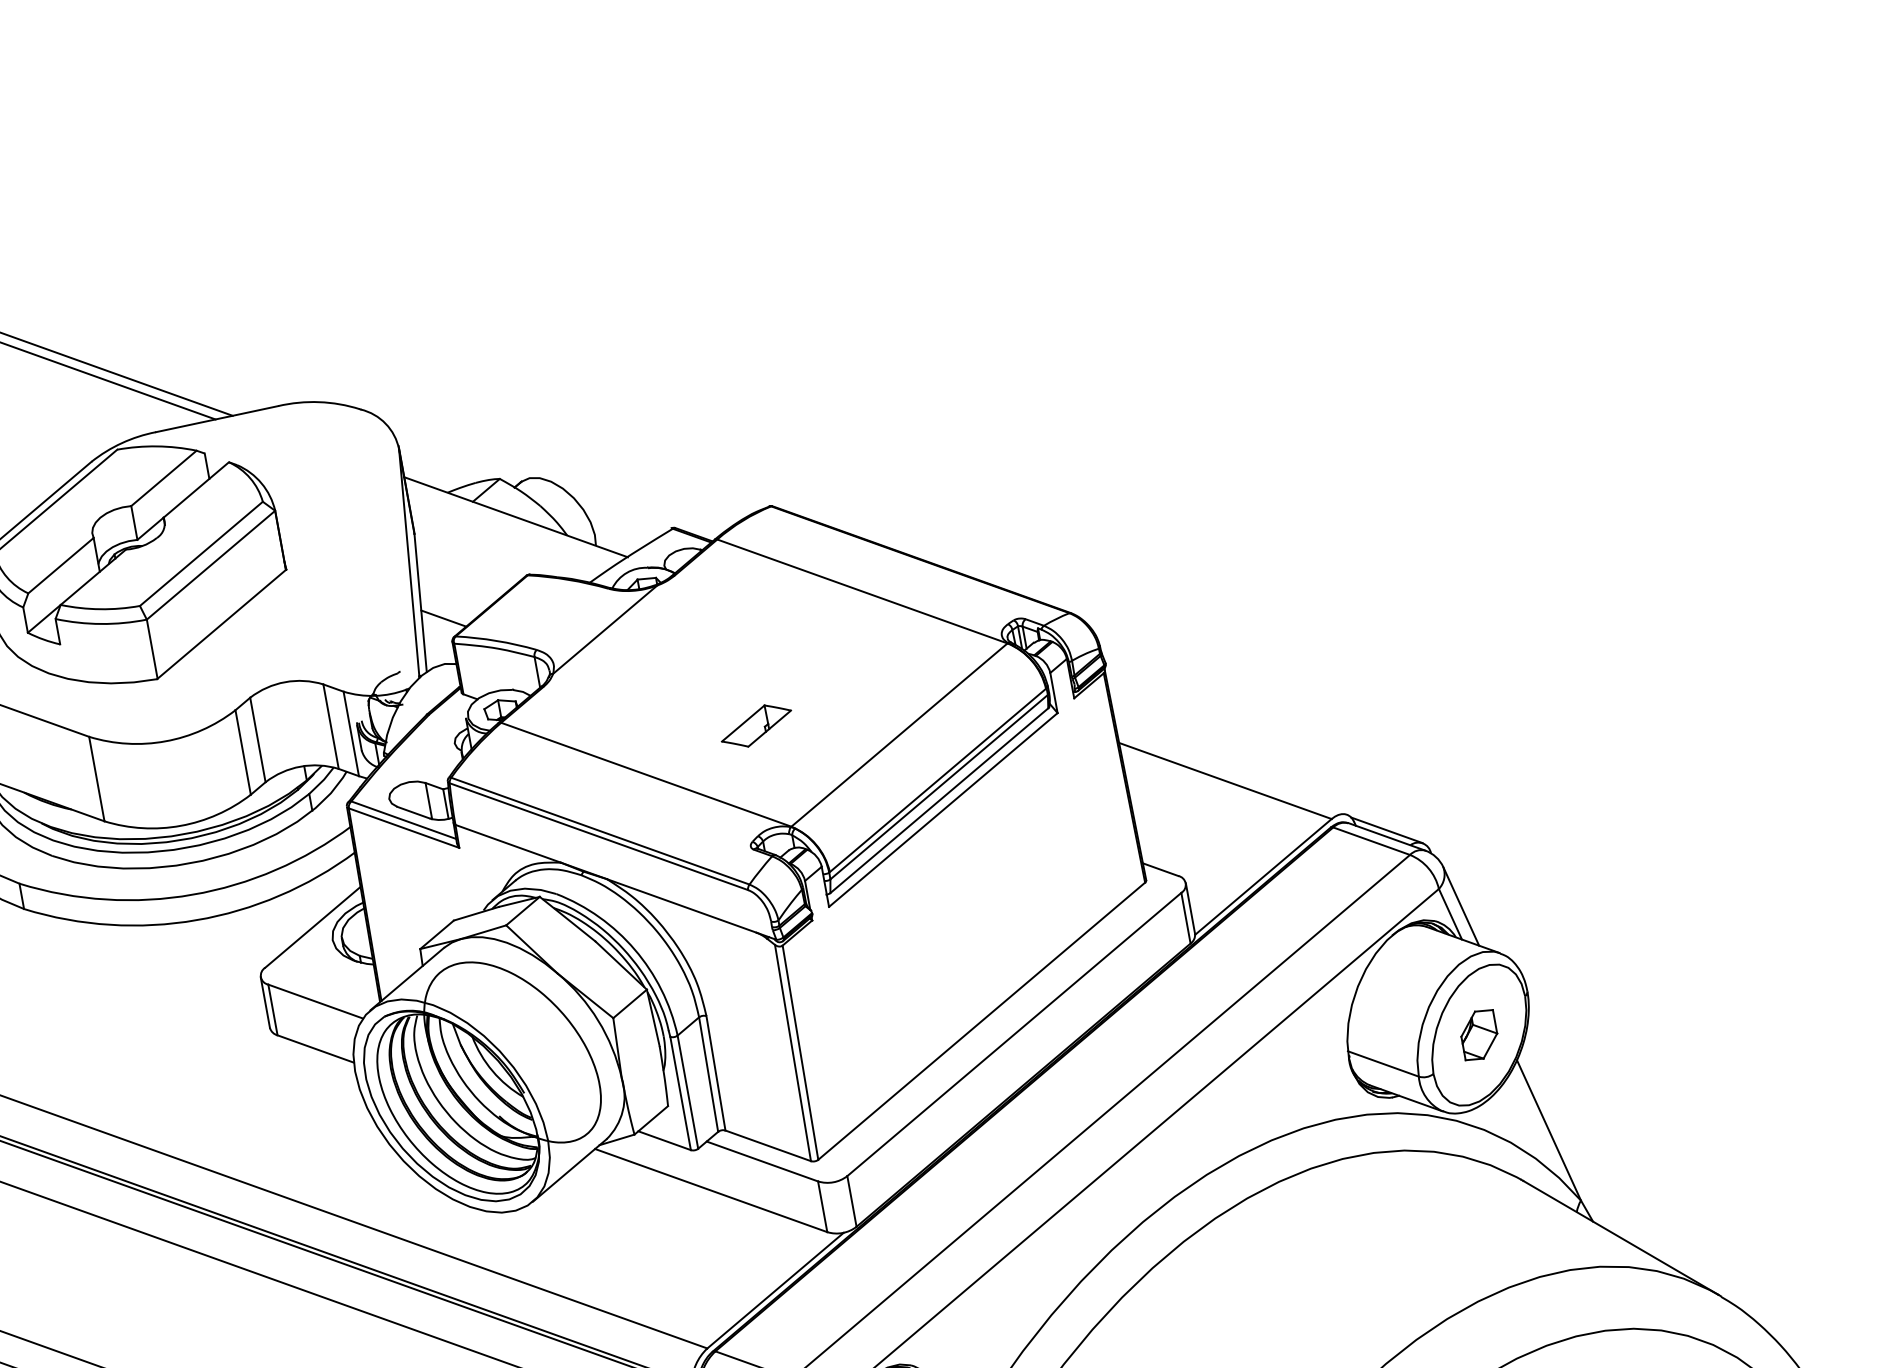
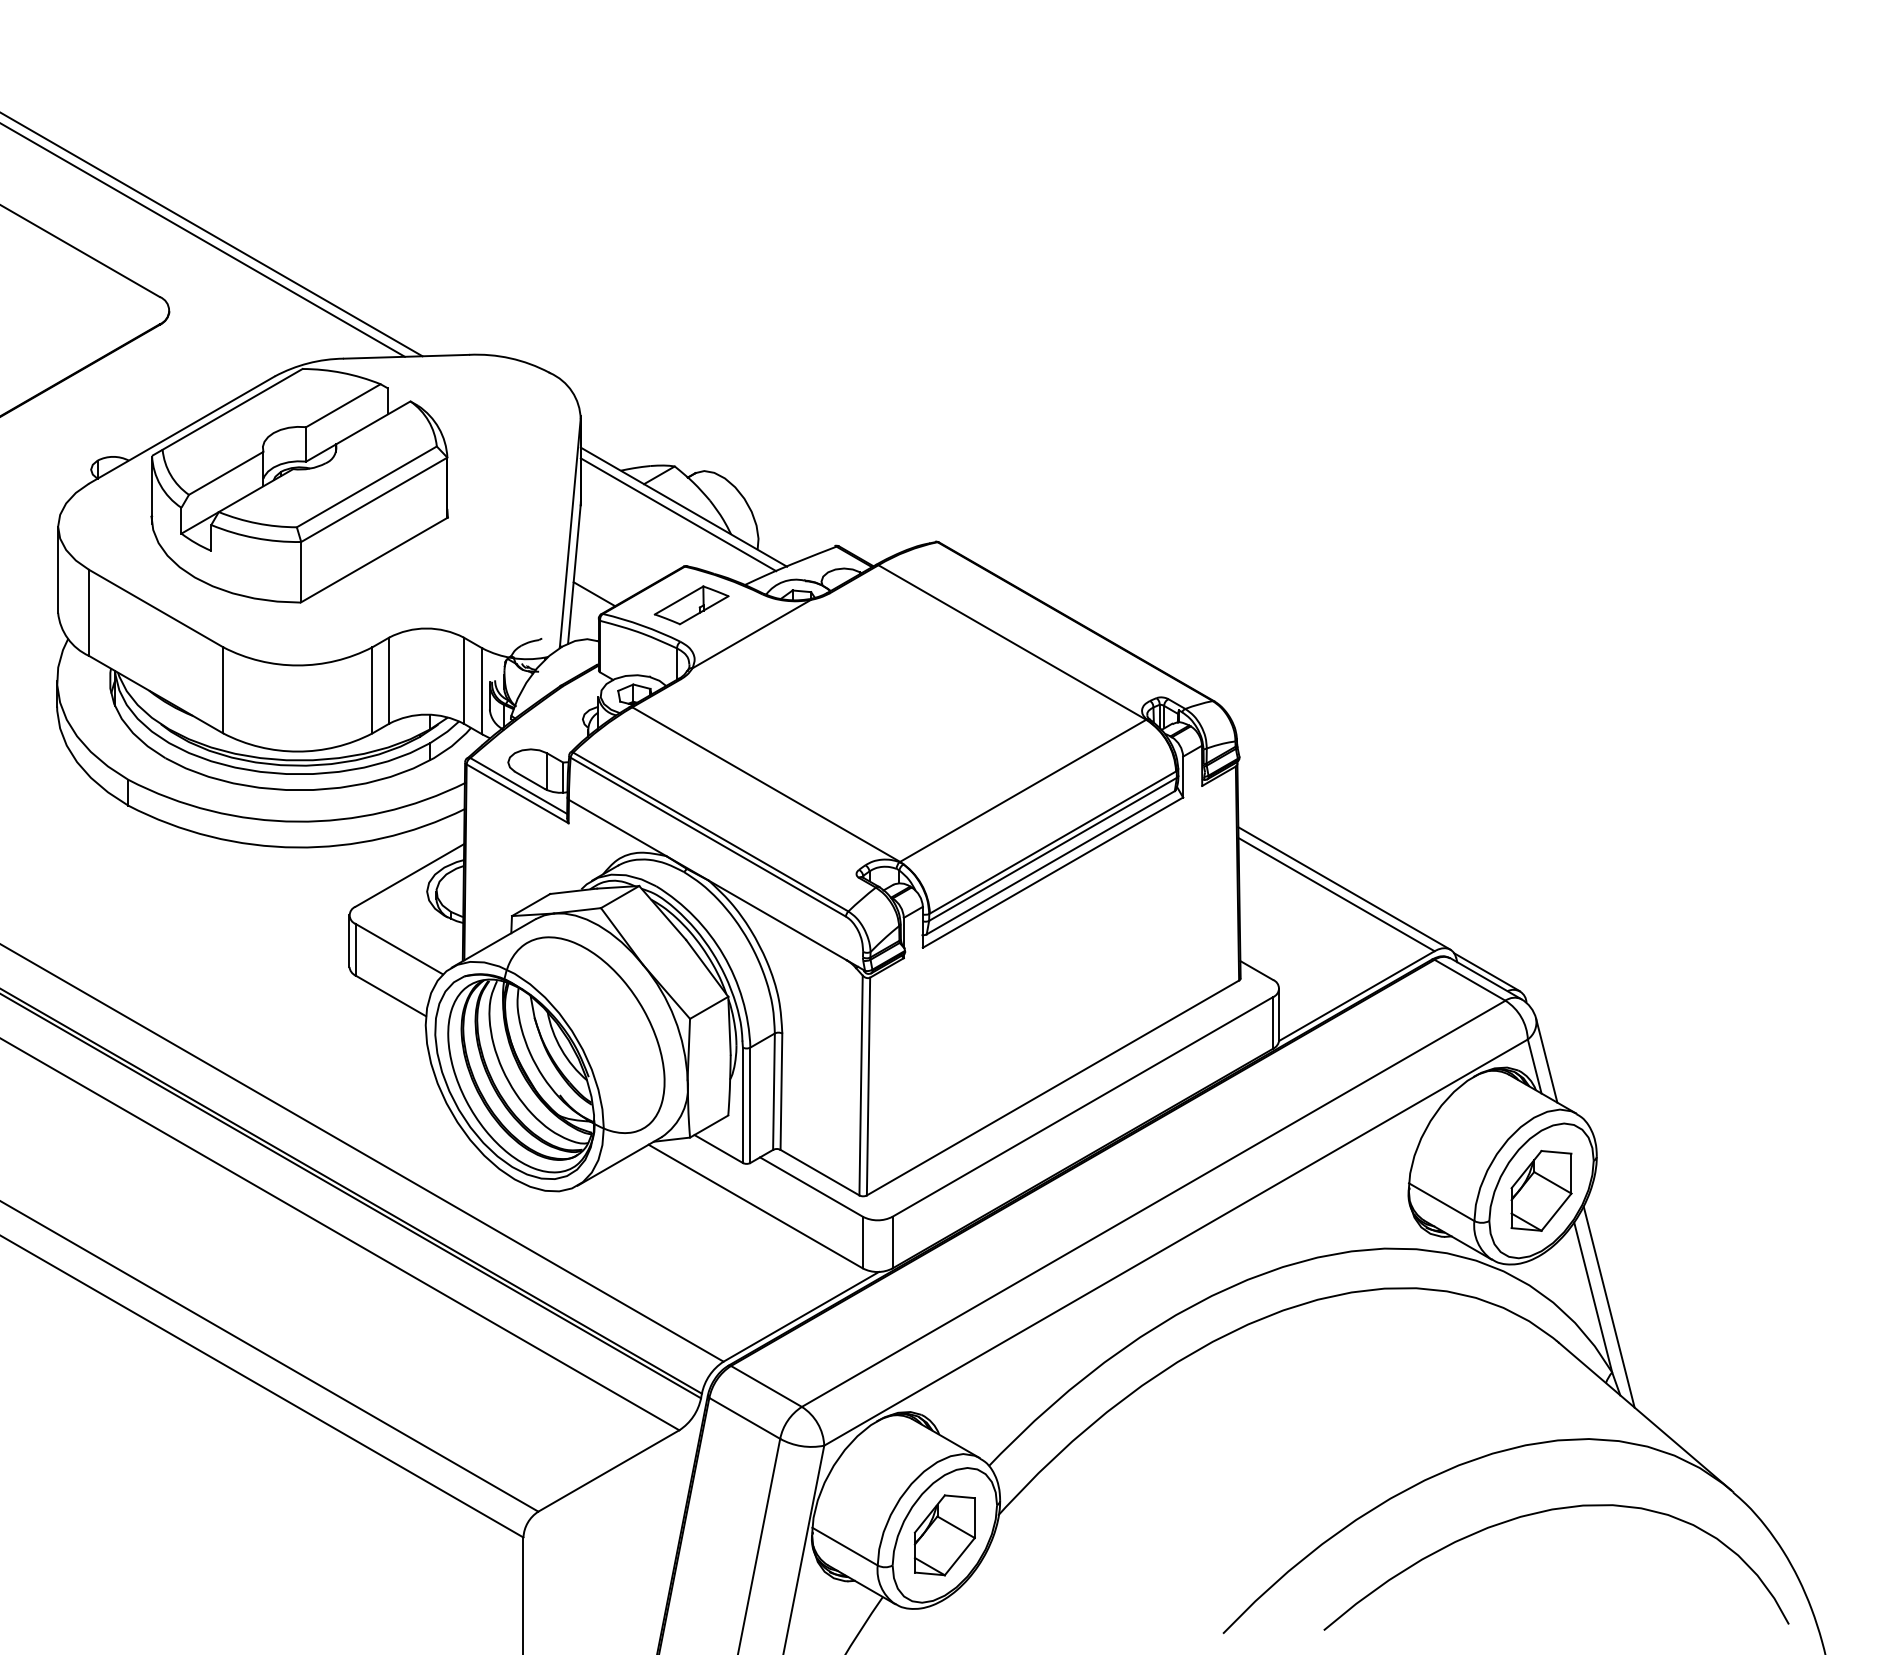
line: (512, 525) -> (678, 514), added
part: (756, 726) -> (691, 605), moved
line: (1232, 773) -> (1344, 888), added
part: (1479, 1034) -> (1541, 1190), size x1.67
line: (1565, 1136) -> (1608, 1306), added

